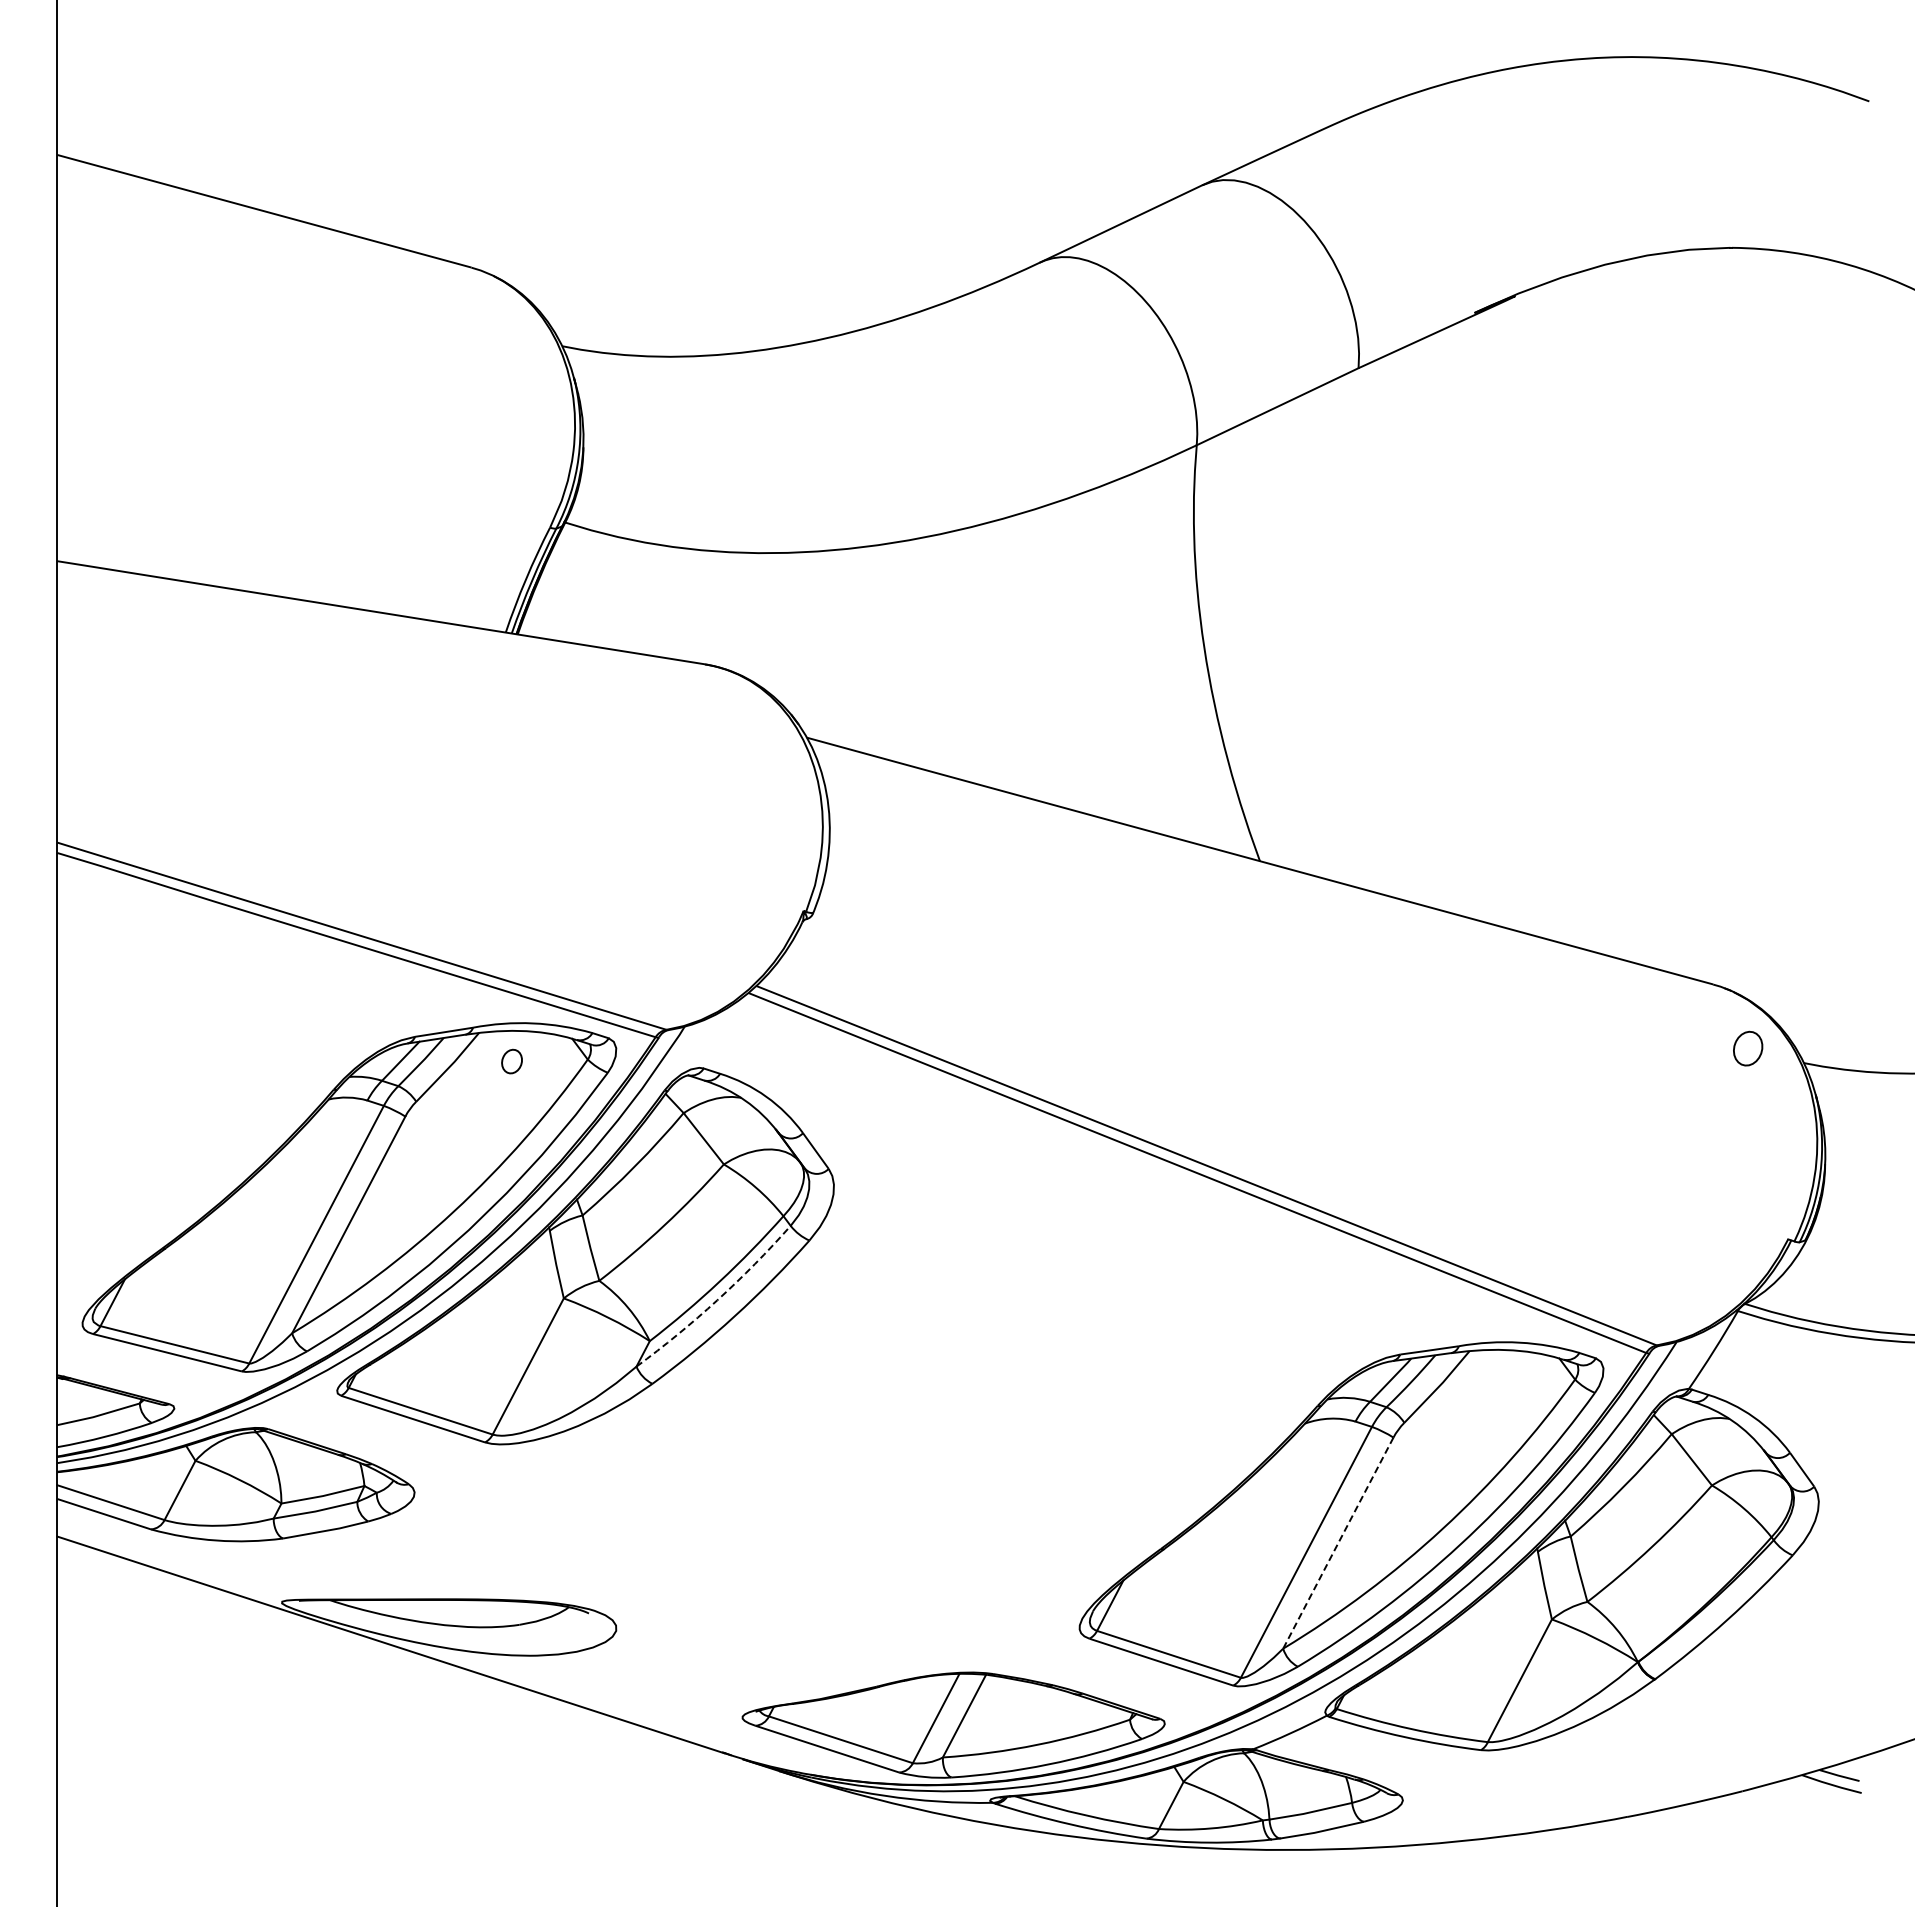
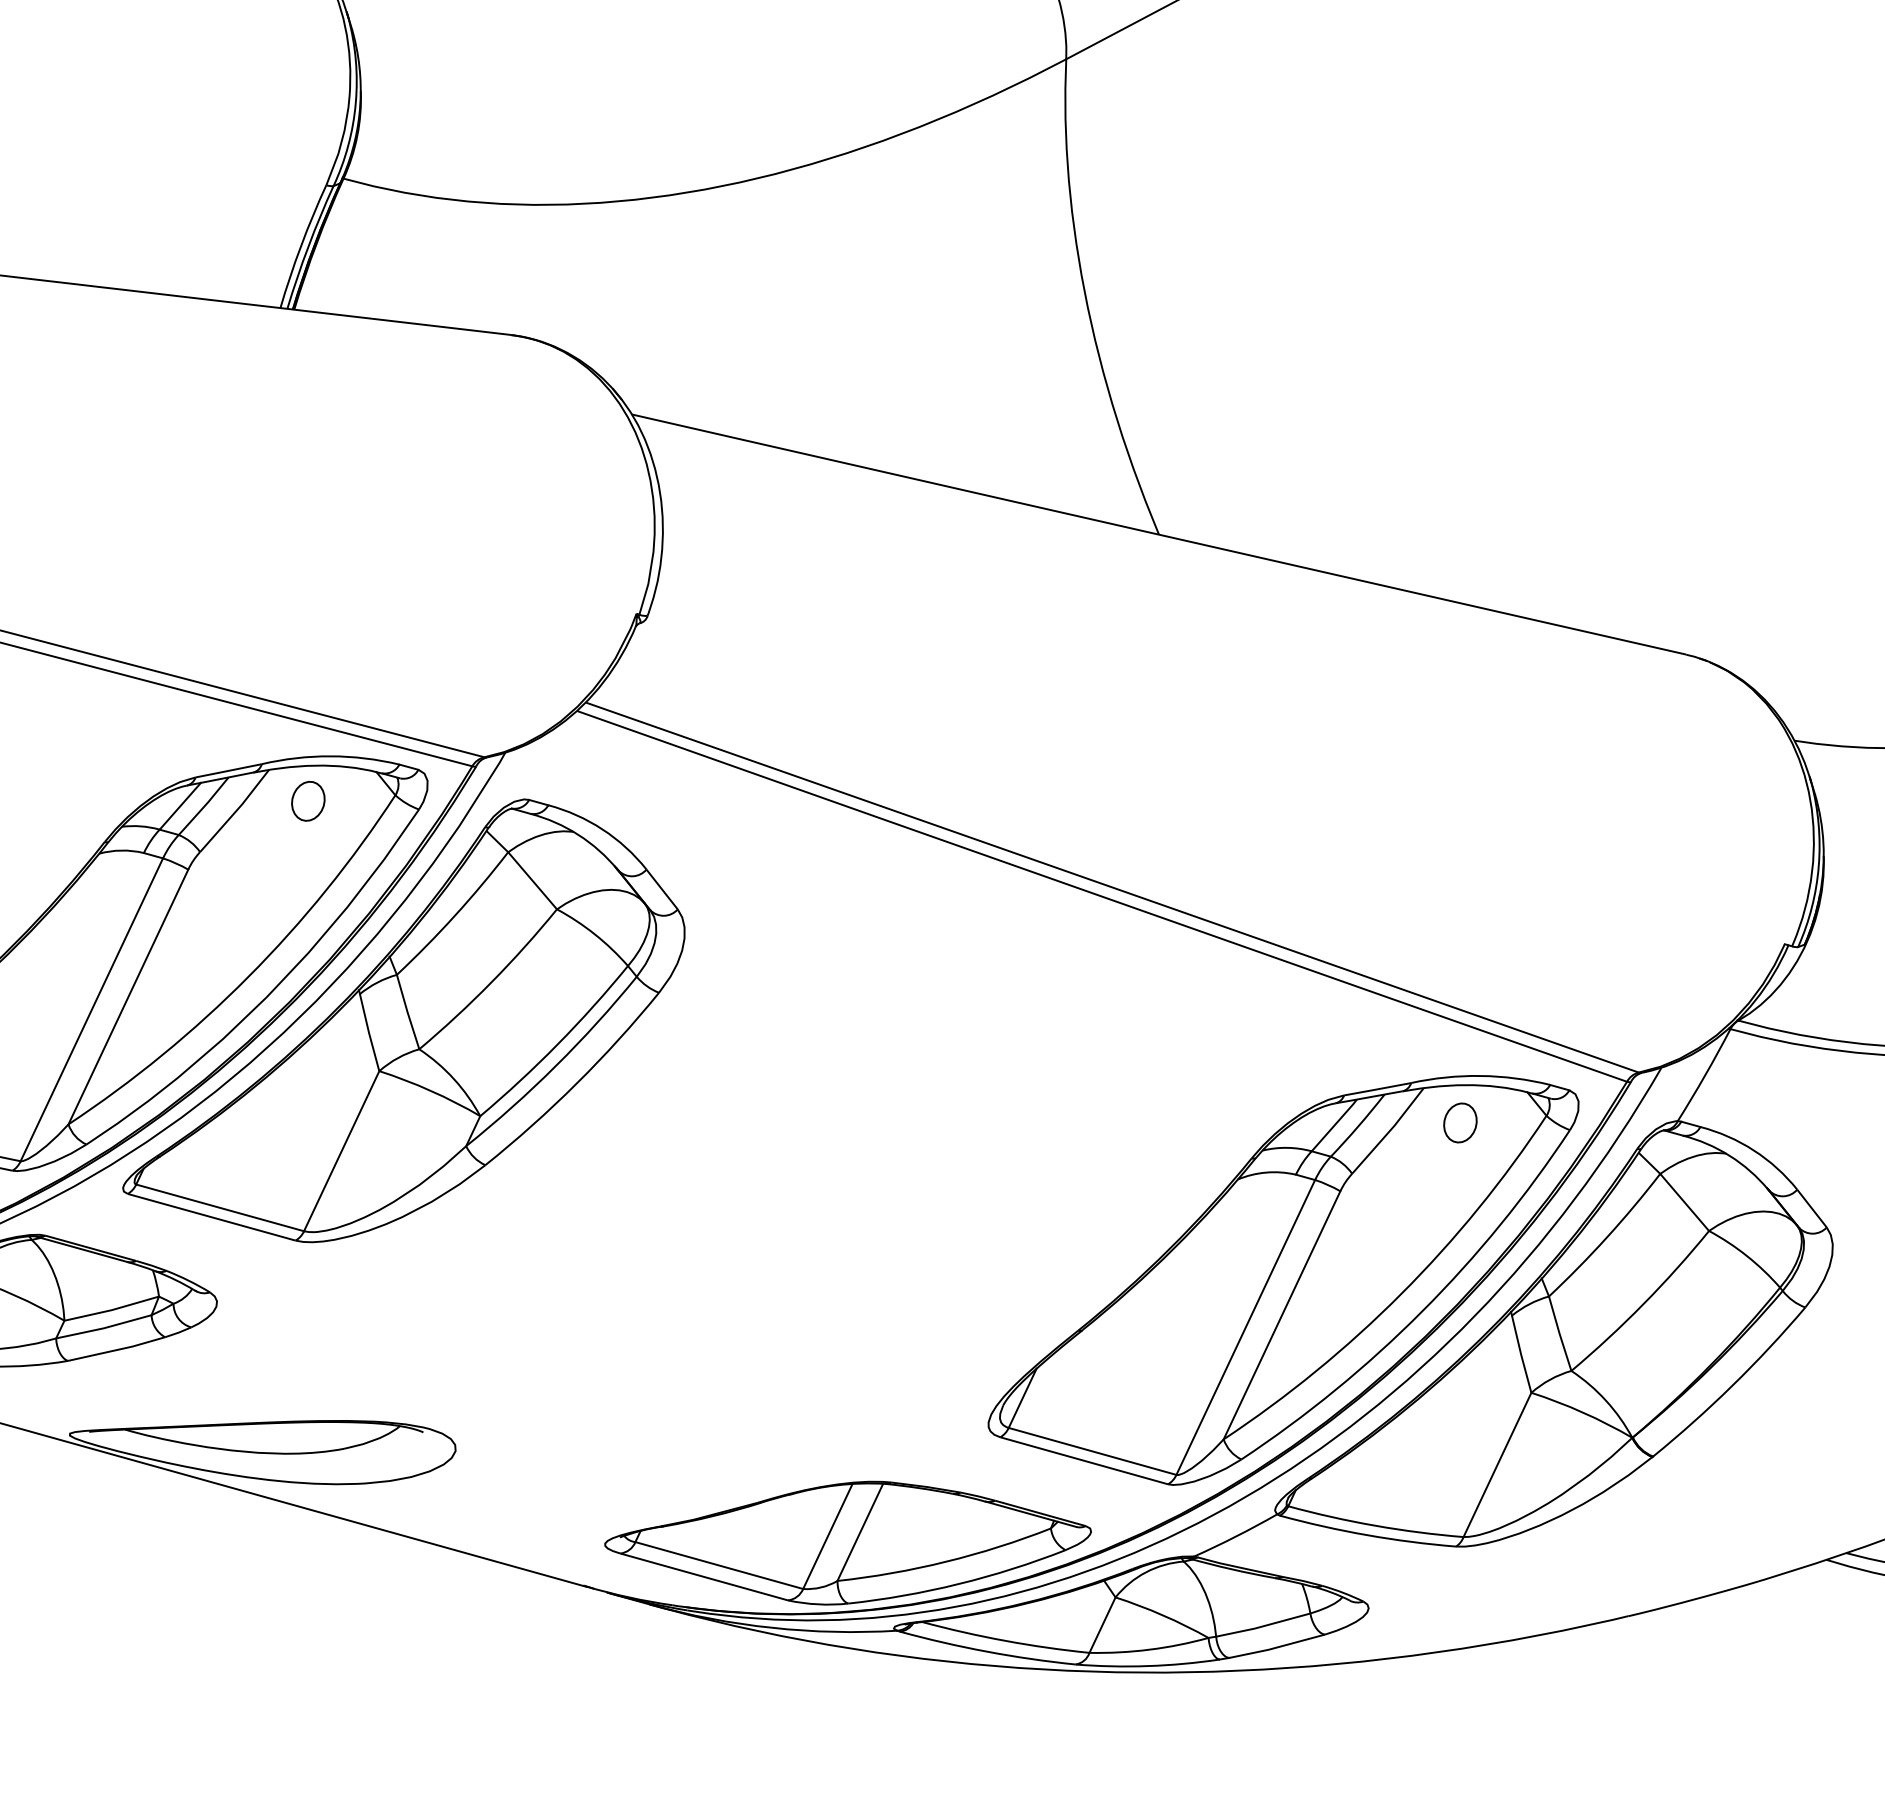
part: (1748, 1048) -> (1460, 1122), moved
part: (511, 1061) -> (307, 801), size x1.43
arc: (717, 1300) -> (556, 1066), dashed -> solid
line: (1338, 1543) -> (1282, 1315), dashed -> solid

